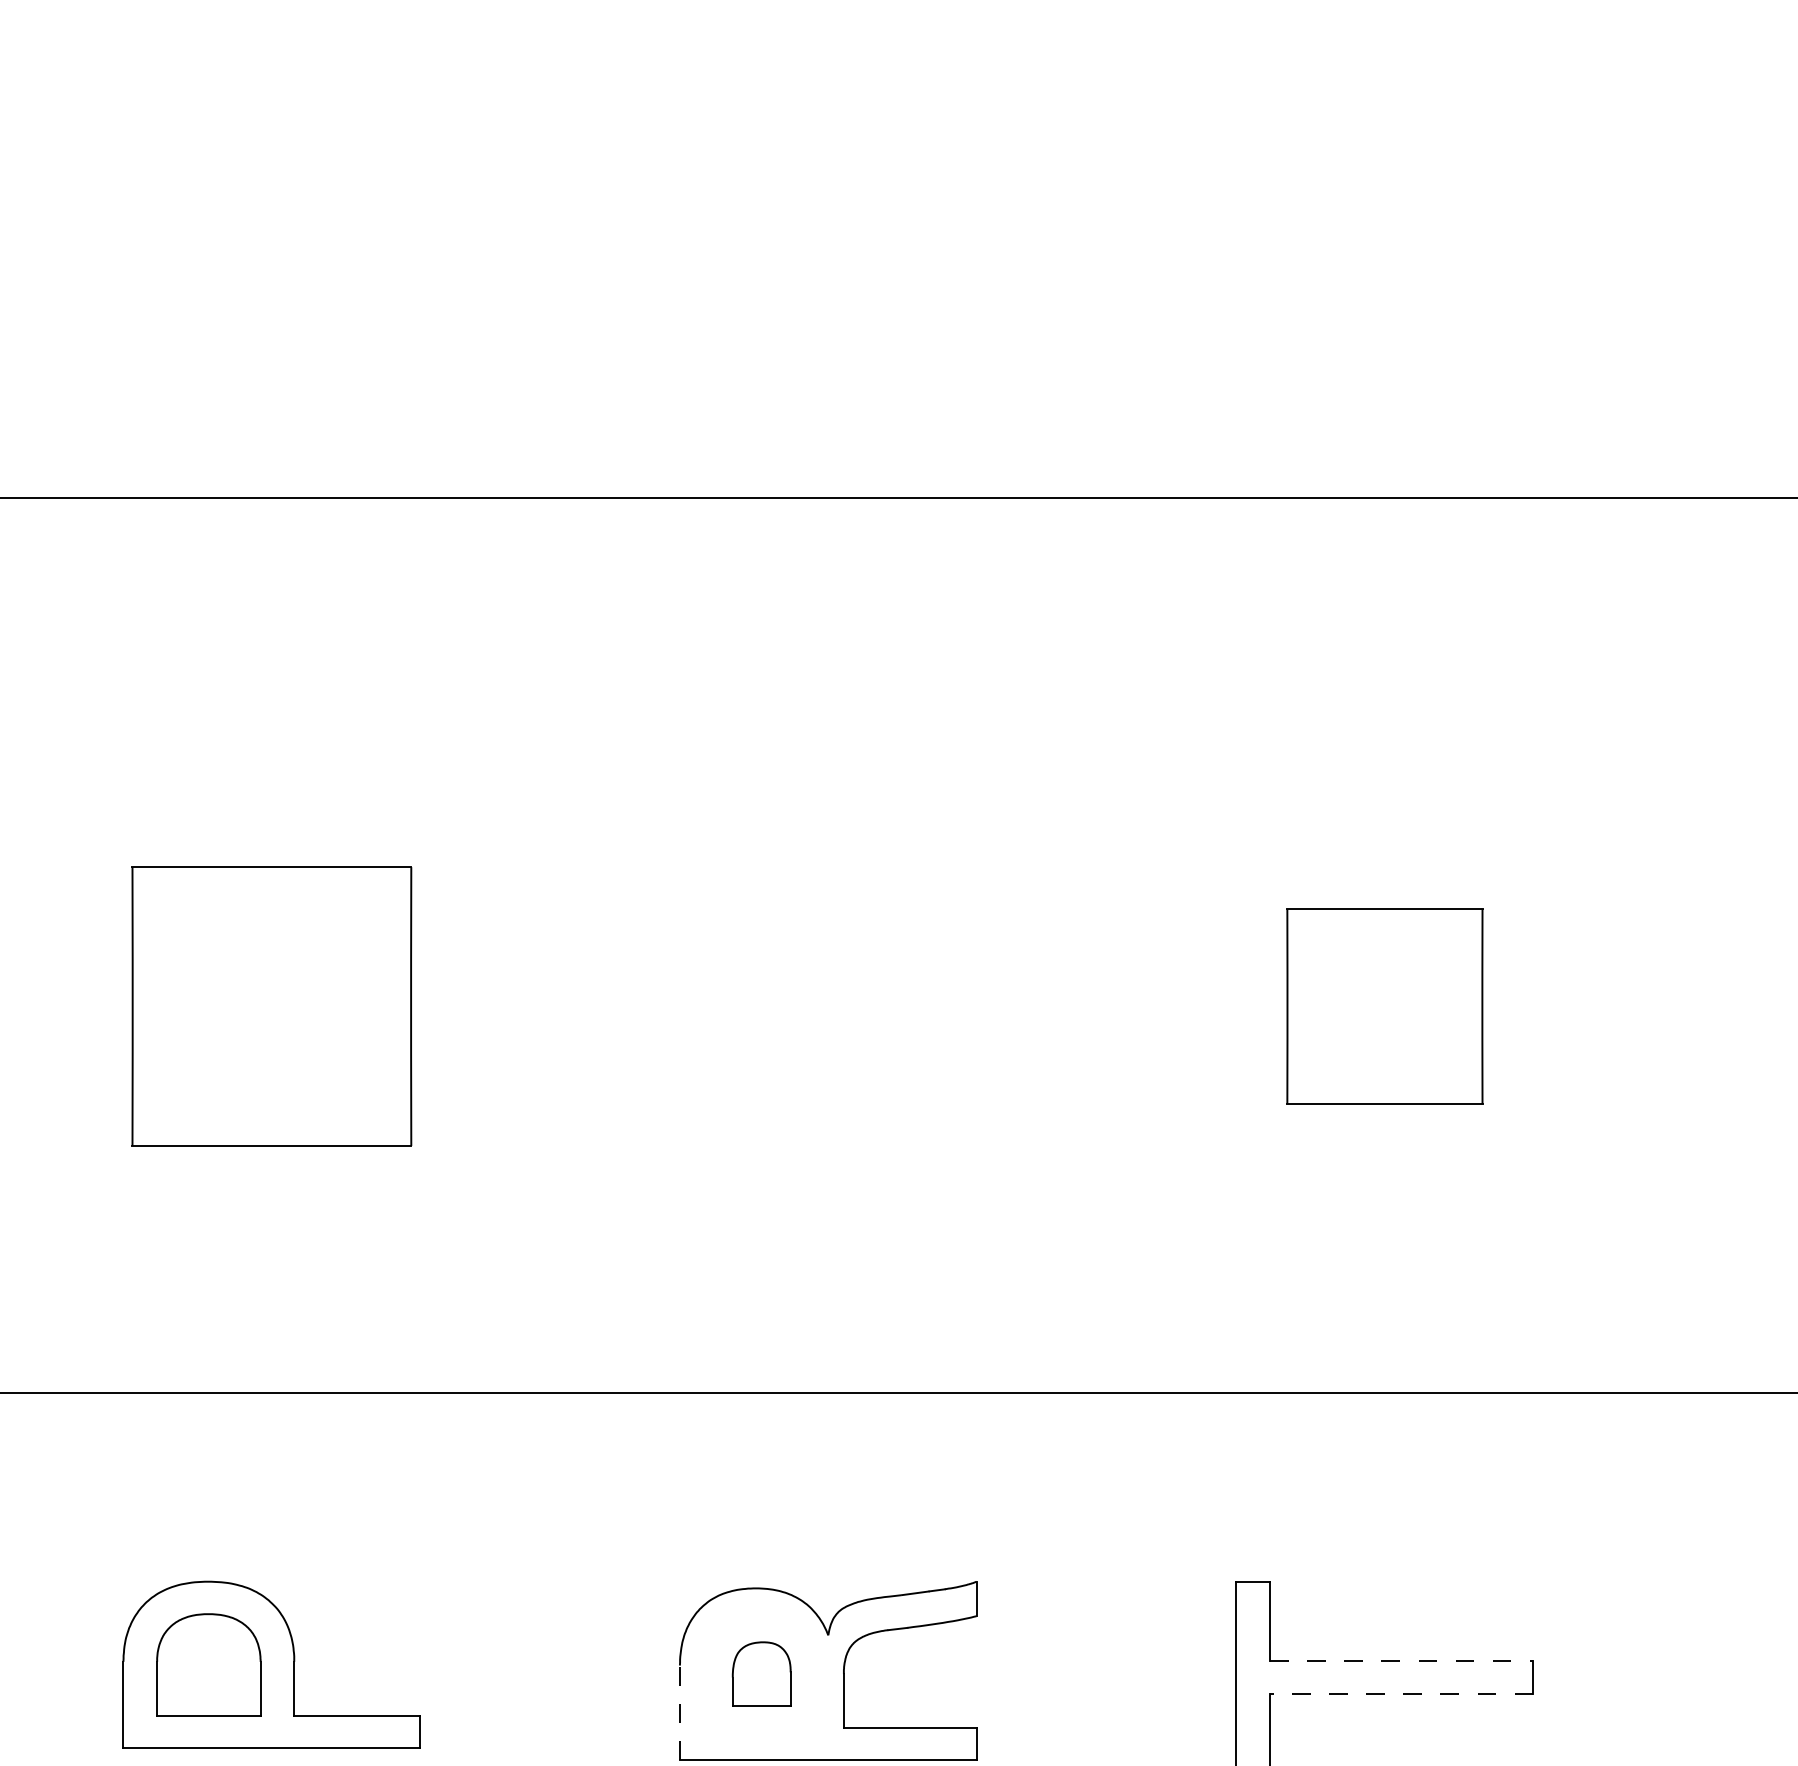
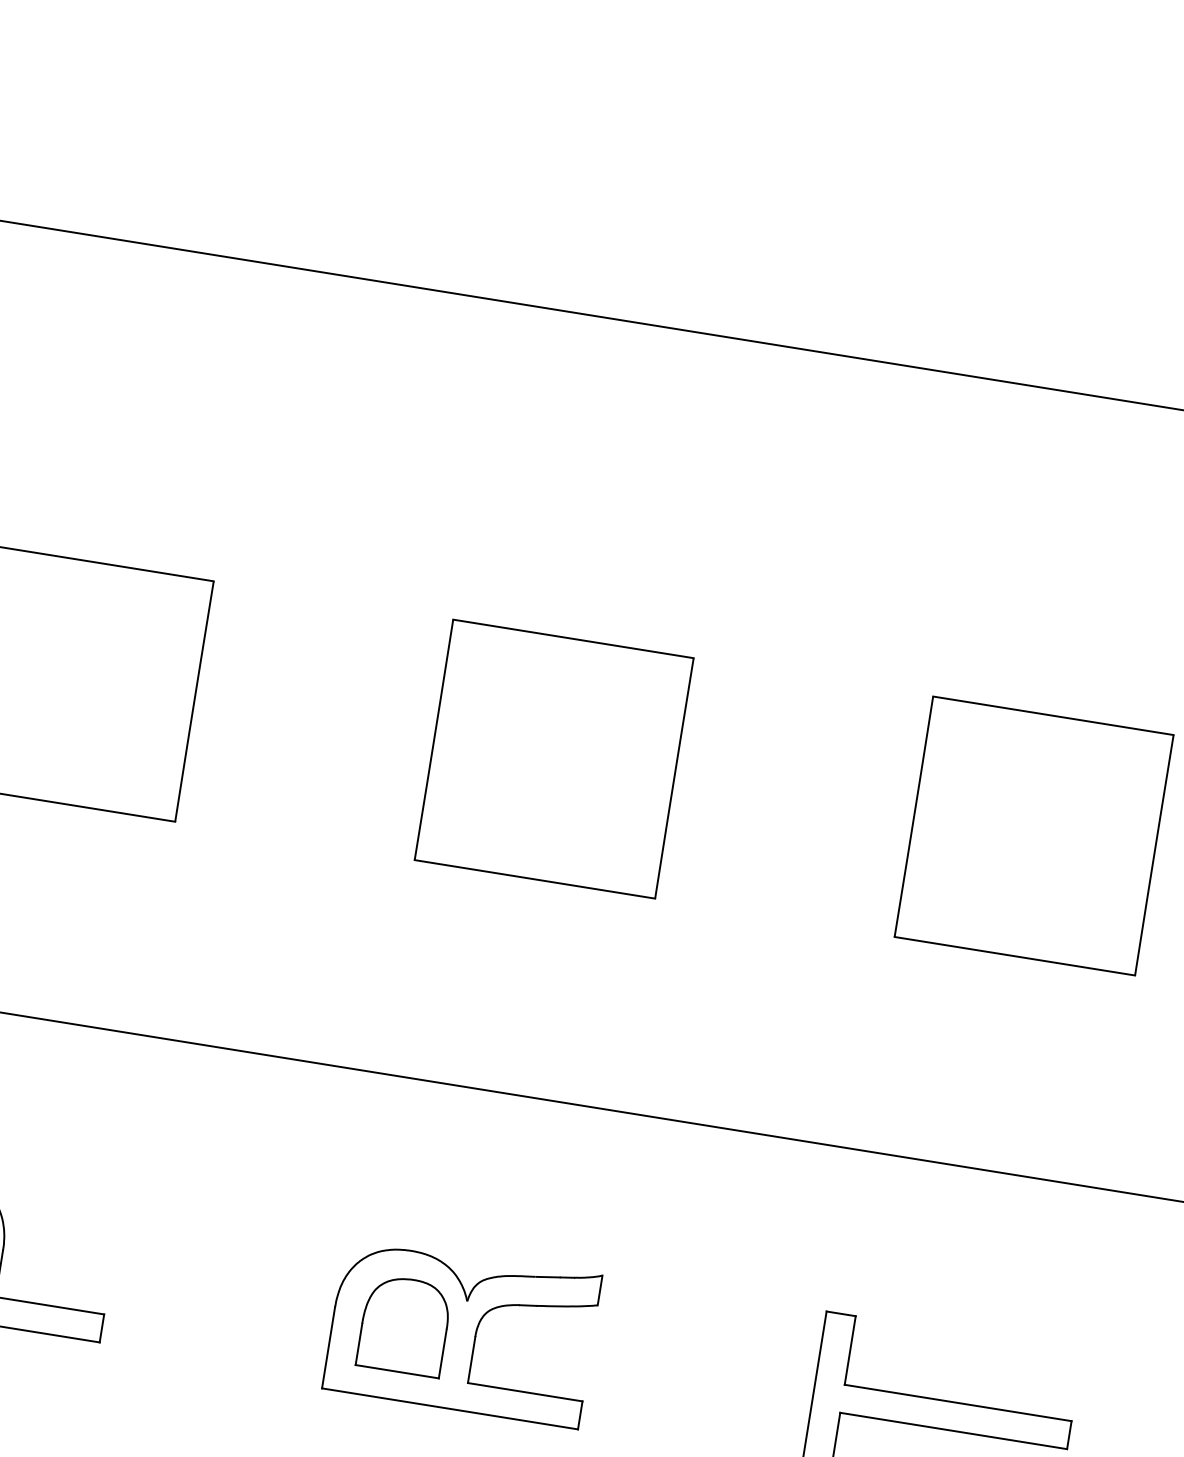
part: (828, 1006) -> (554, 759), added
part: (1384, 1006) -> (1033, 835), size x1.43
line: (1401, 1661) -> (957, 1403), dashed -> solid
part: (761, 1674) -> (404, 1325), size x1.67
line: (1401, 1693) -> (953, 1430), dashed -> solid
line: (679, 1712) -> (328, 1347), dashed -> solid

